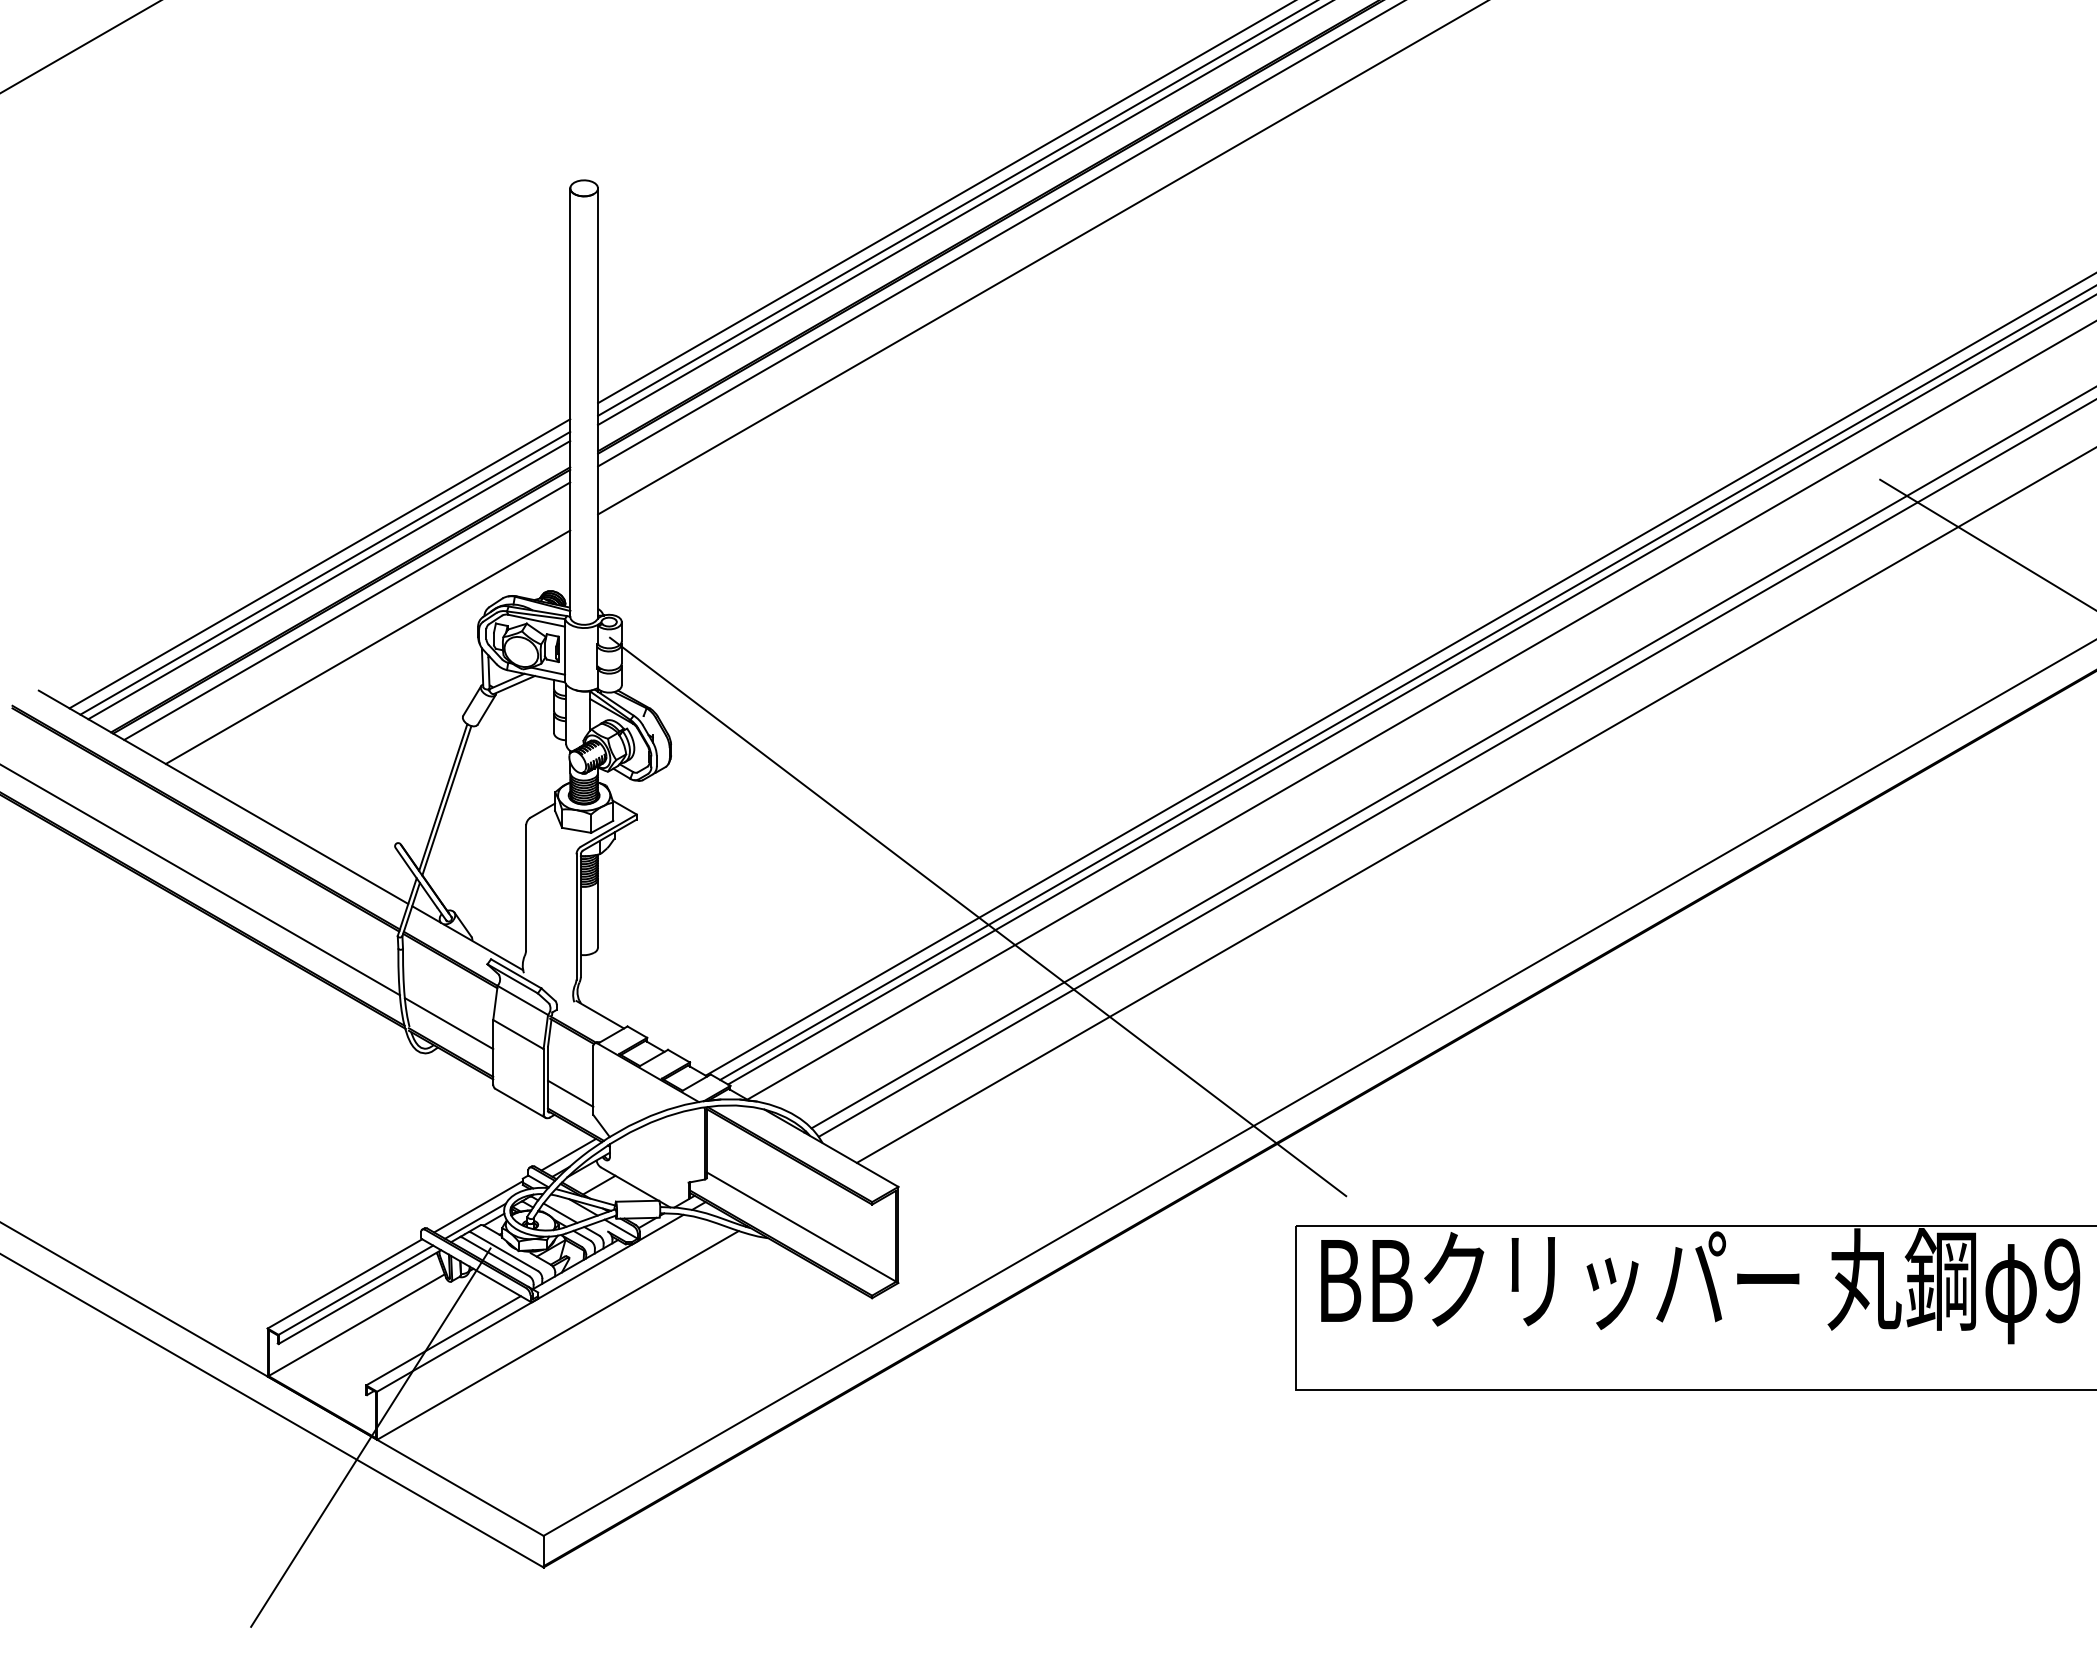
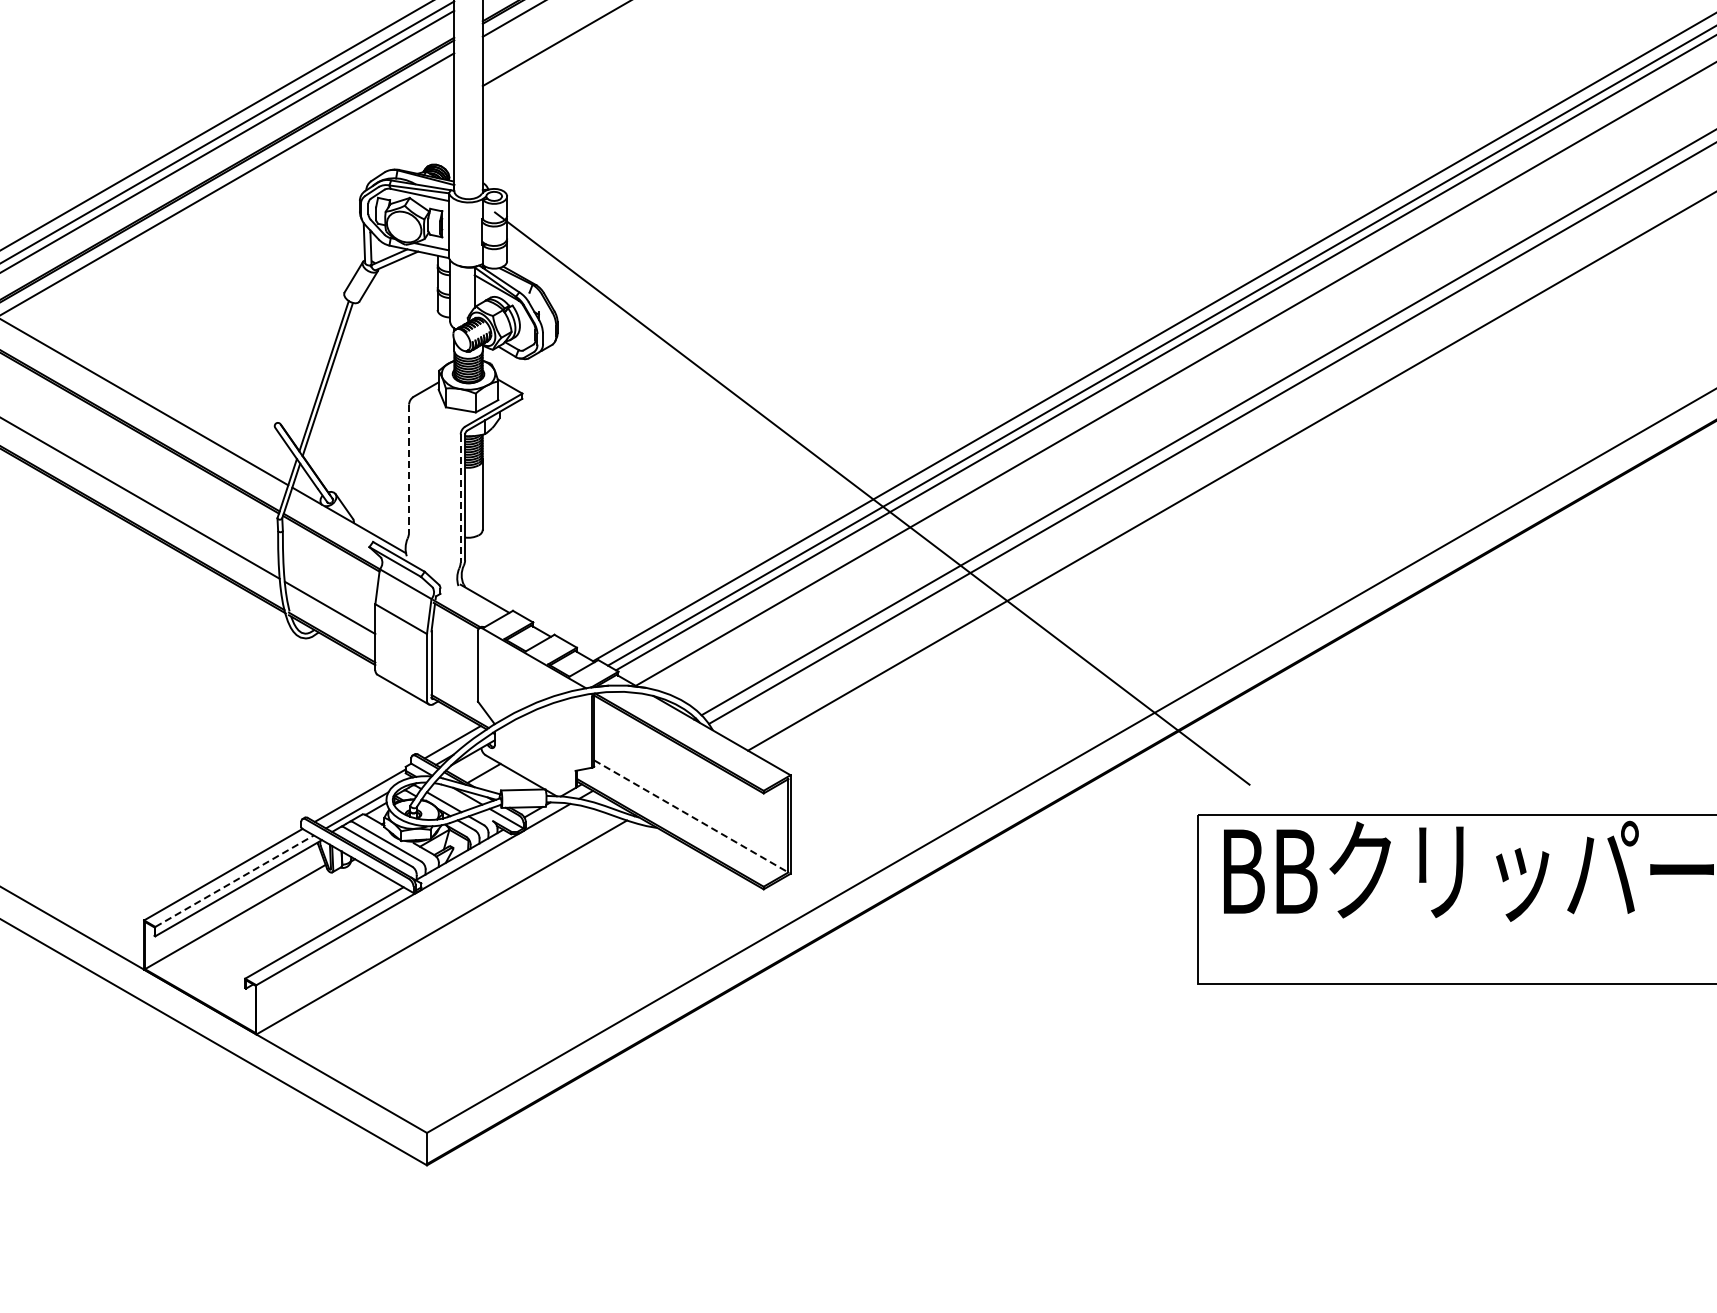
line: (367, 646) -> (246, 221), removed
line: (526, 887) -> (409, 468), solid -> dashed
line: (576, 916) -> (460, 498), solid -> dashed
line: (570, 1093) -> (454, 679), removed
line: (801, 1227) -> (691, 816), solid -> dashed
line: (356, 1289) -> (235, 880), solid -> dashed
line: (370, 1437) -> (249, 1032), removed

